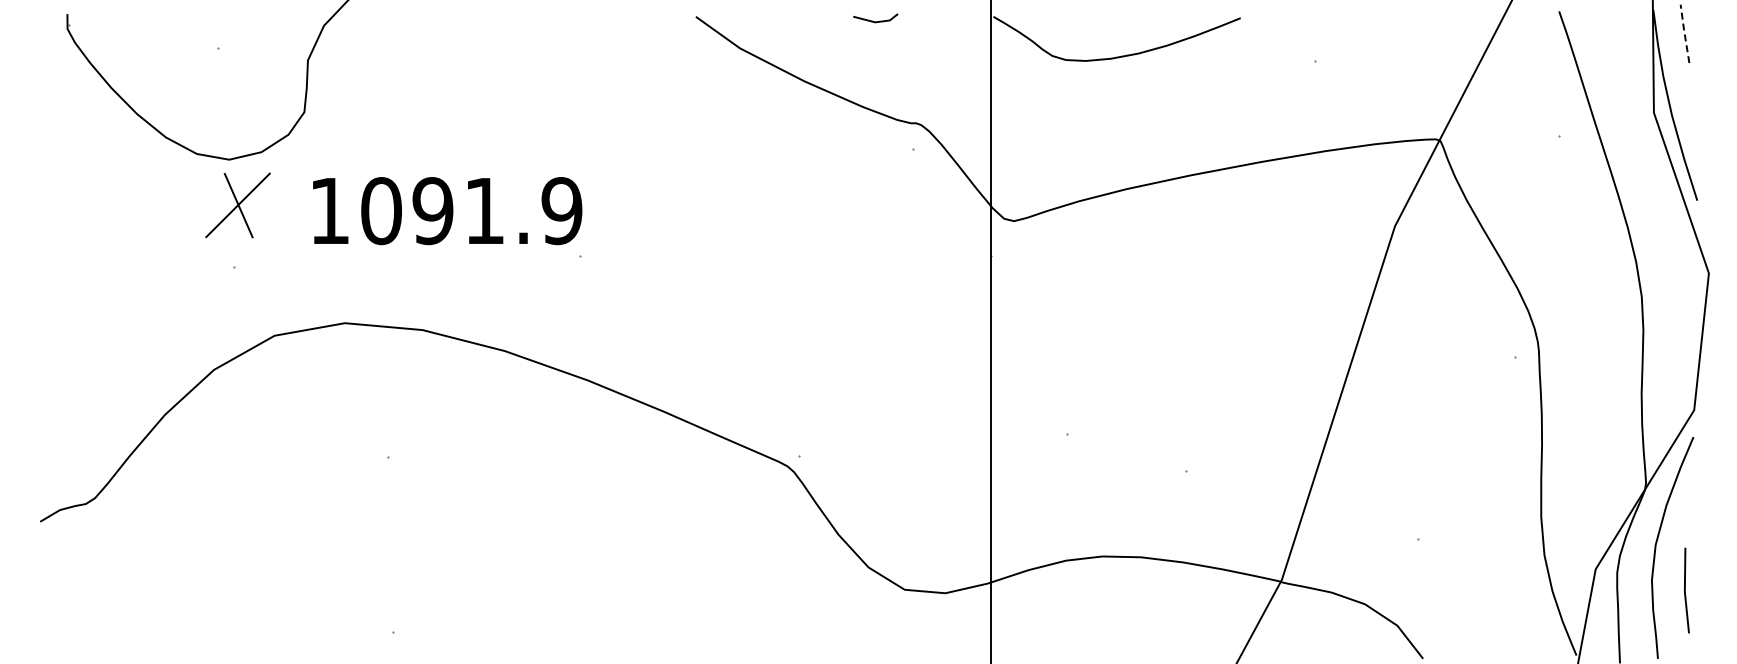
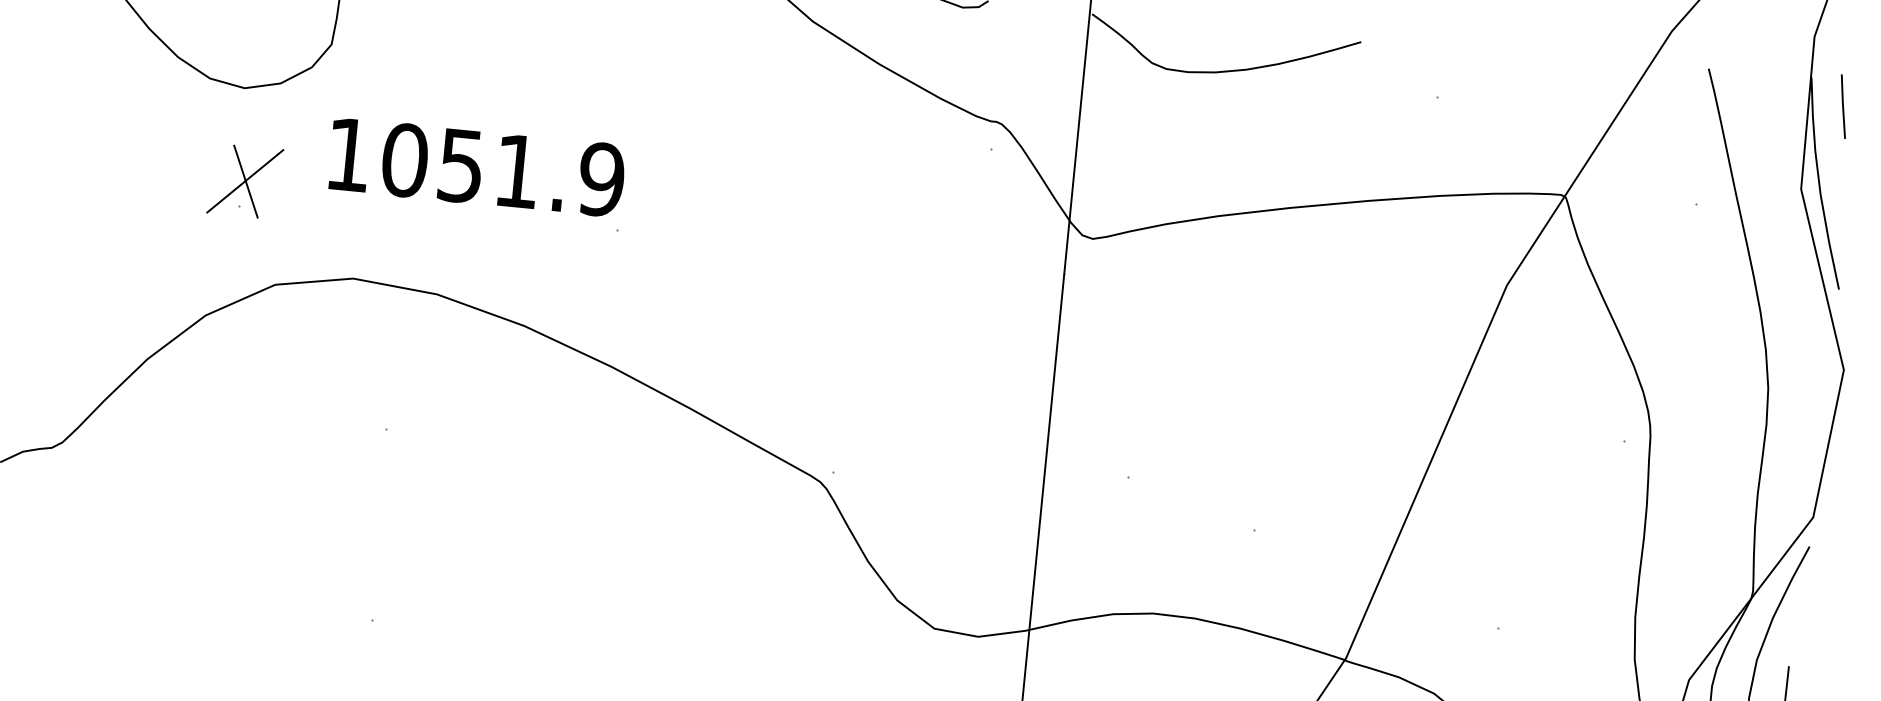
line: (1684, 33) -> (1842, 106), dashed -> solid
part: (237, 205) -> (244, 181), moved
text: (432, 210) -> (460, 165), 1091.9 -> 1051.9

